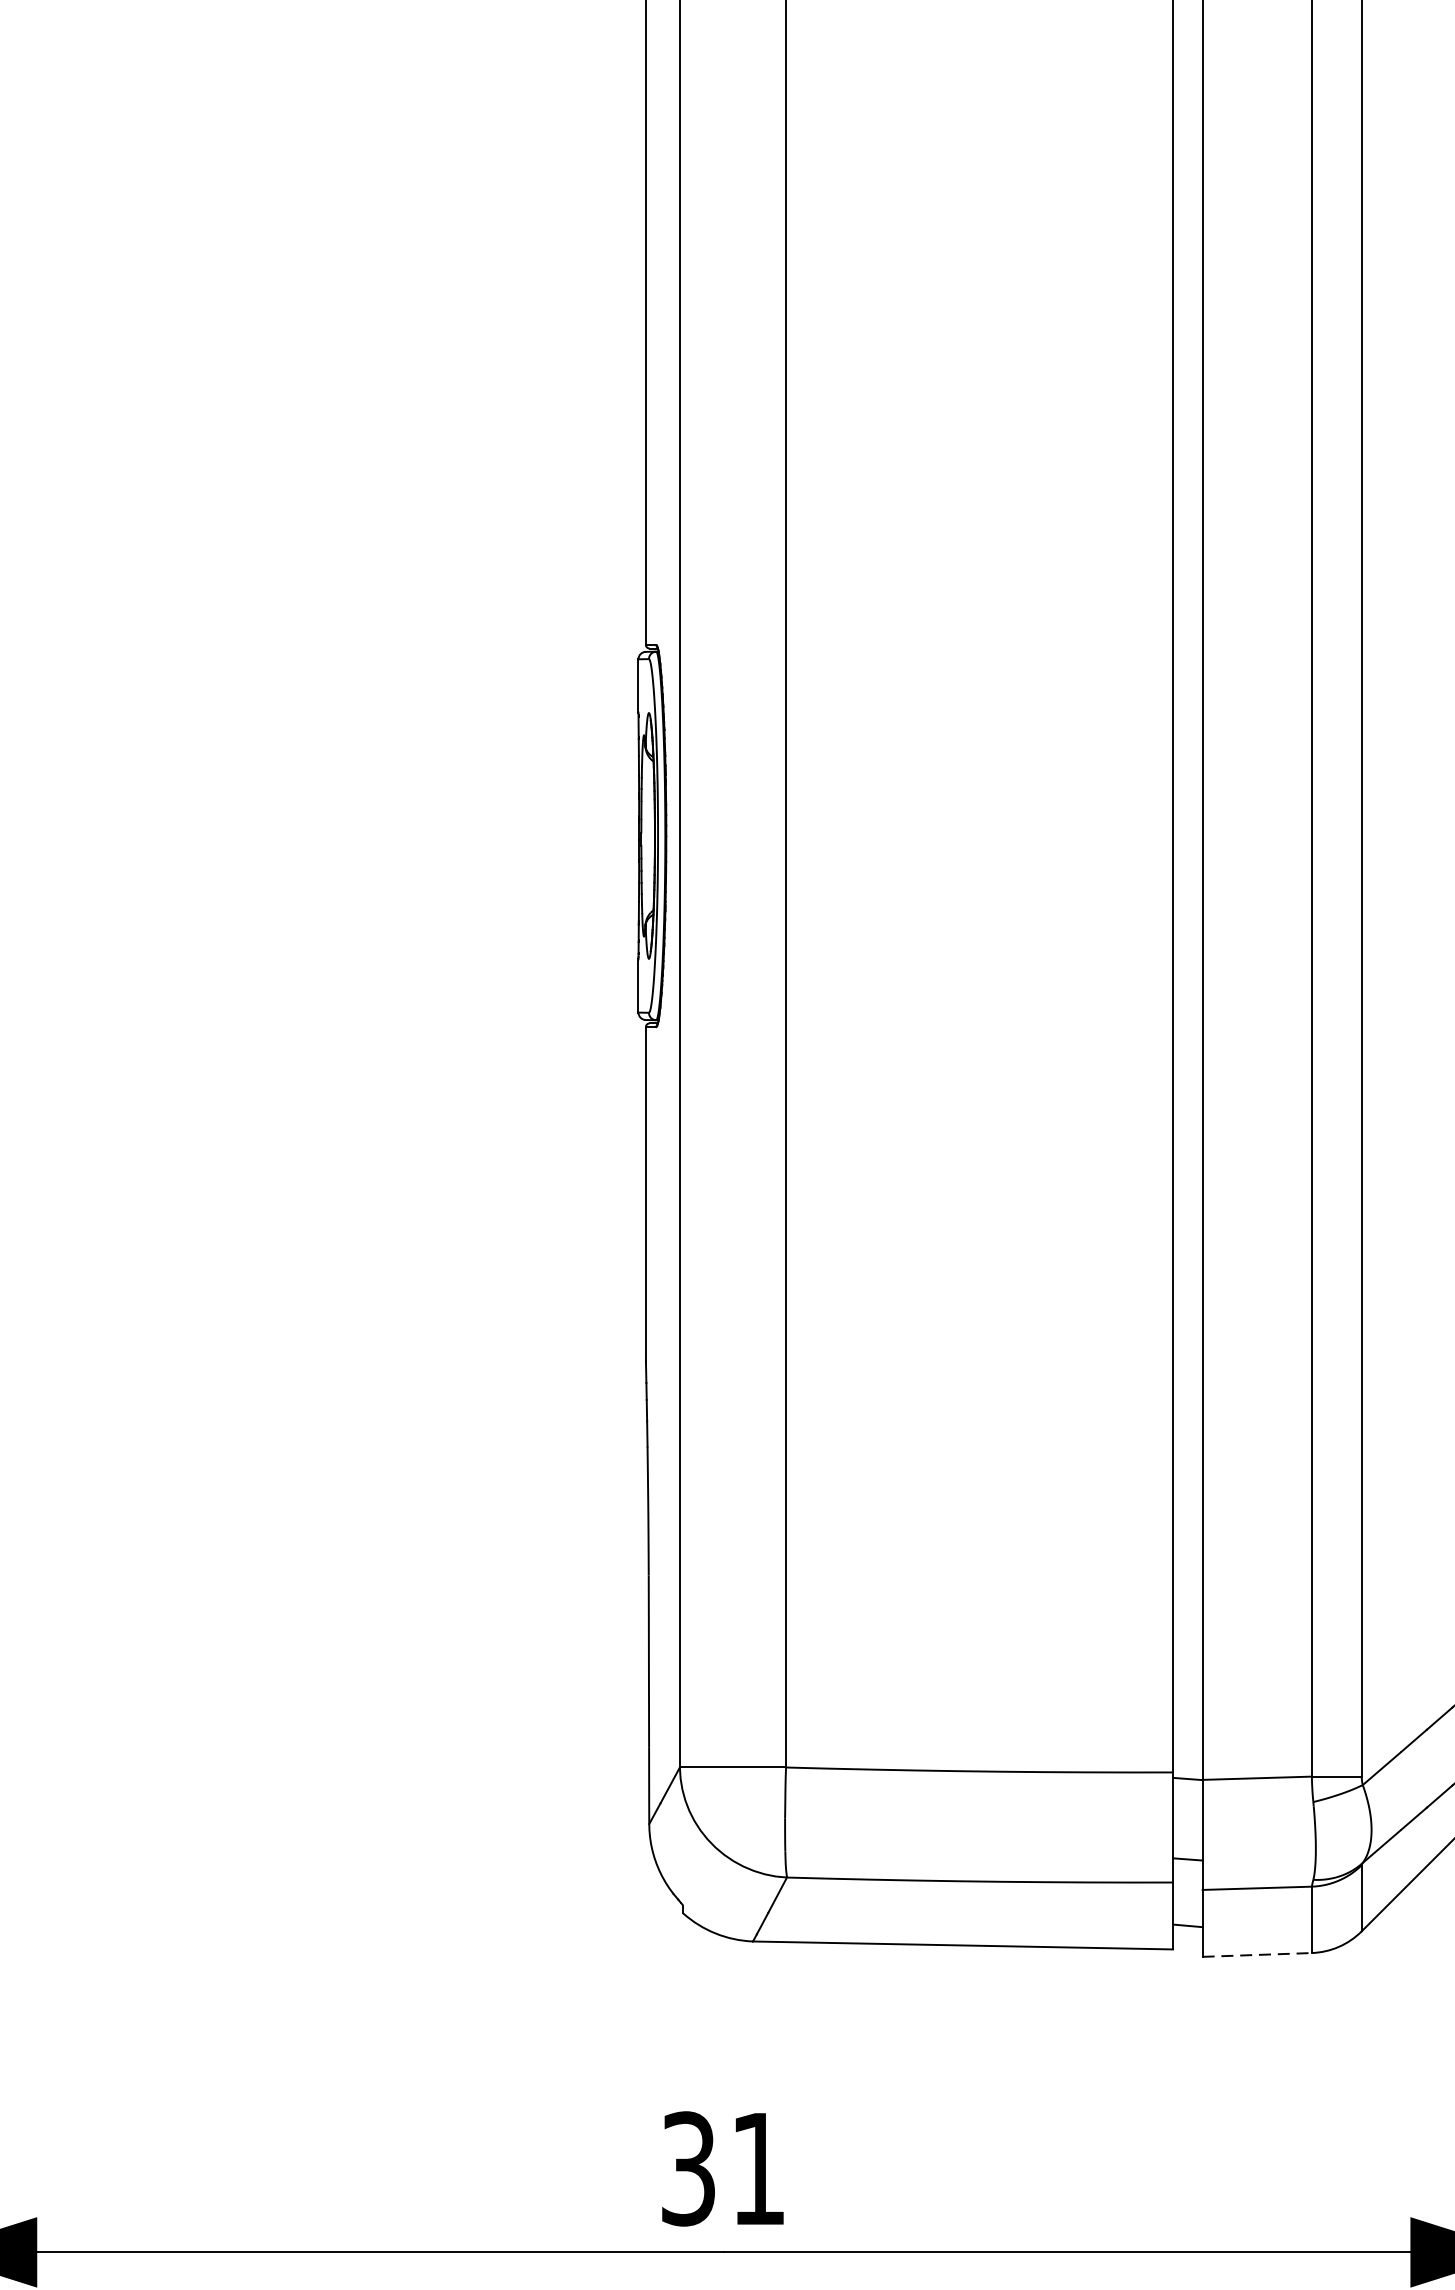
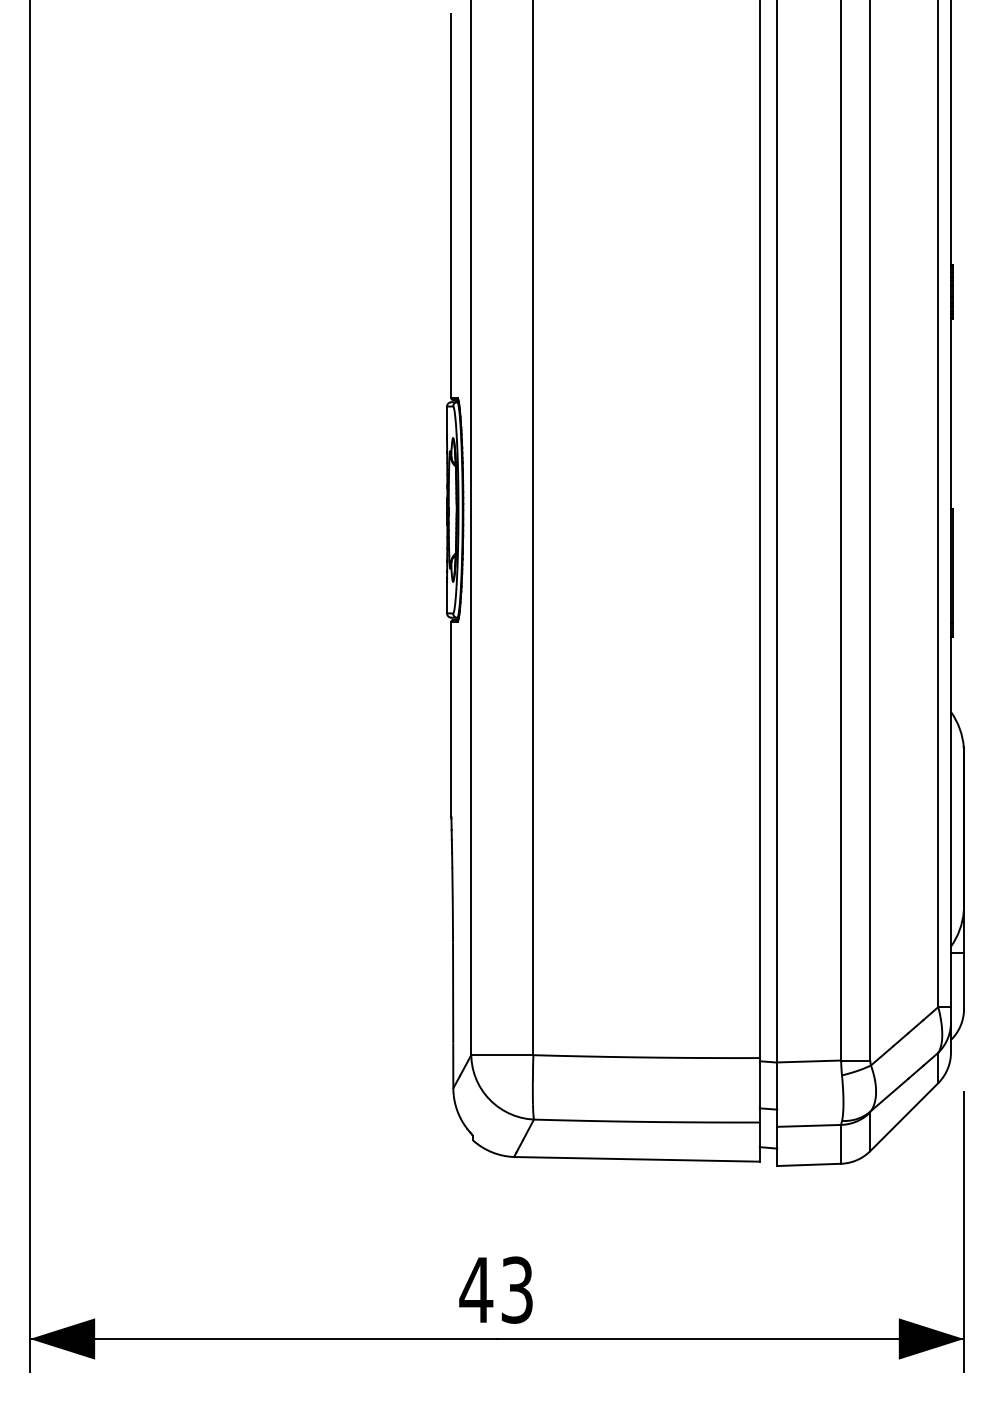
line: (1257, 1954) -> (809, 1164), dashed -> solid
text: (721, 2167) -> (495, 1289), 31 -> 43

